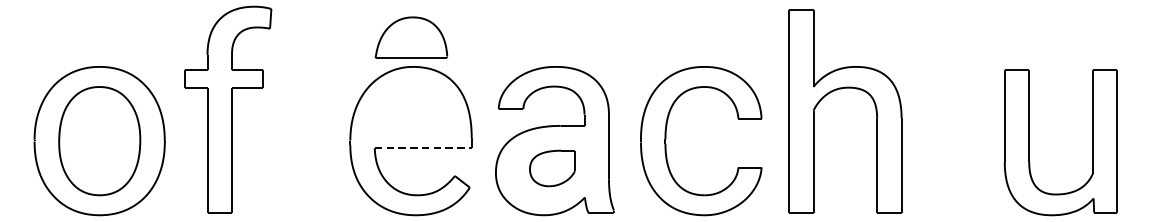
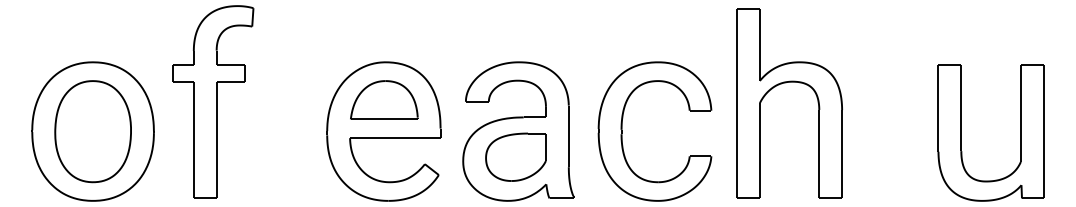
part: (411, 37) -> (384, 99), moved
line: (423, 148) -> (395, 138), dashed -> solid
part: (551, 167) -> (515, 156), size x1.43

